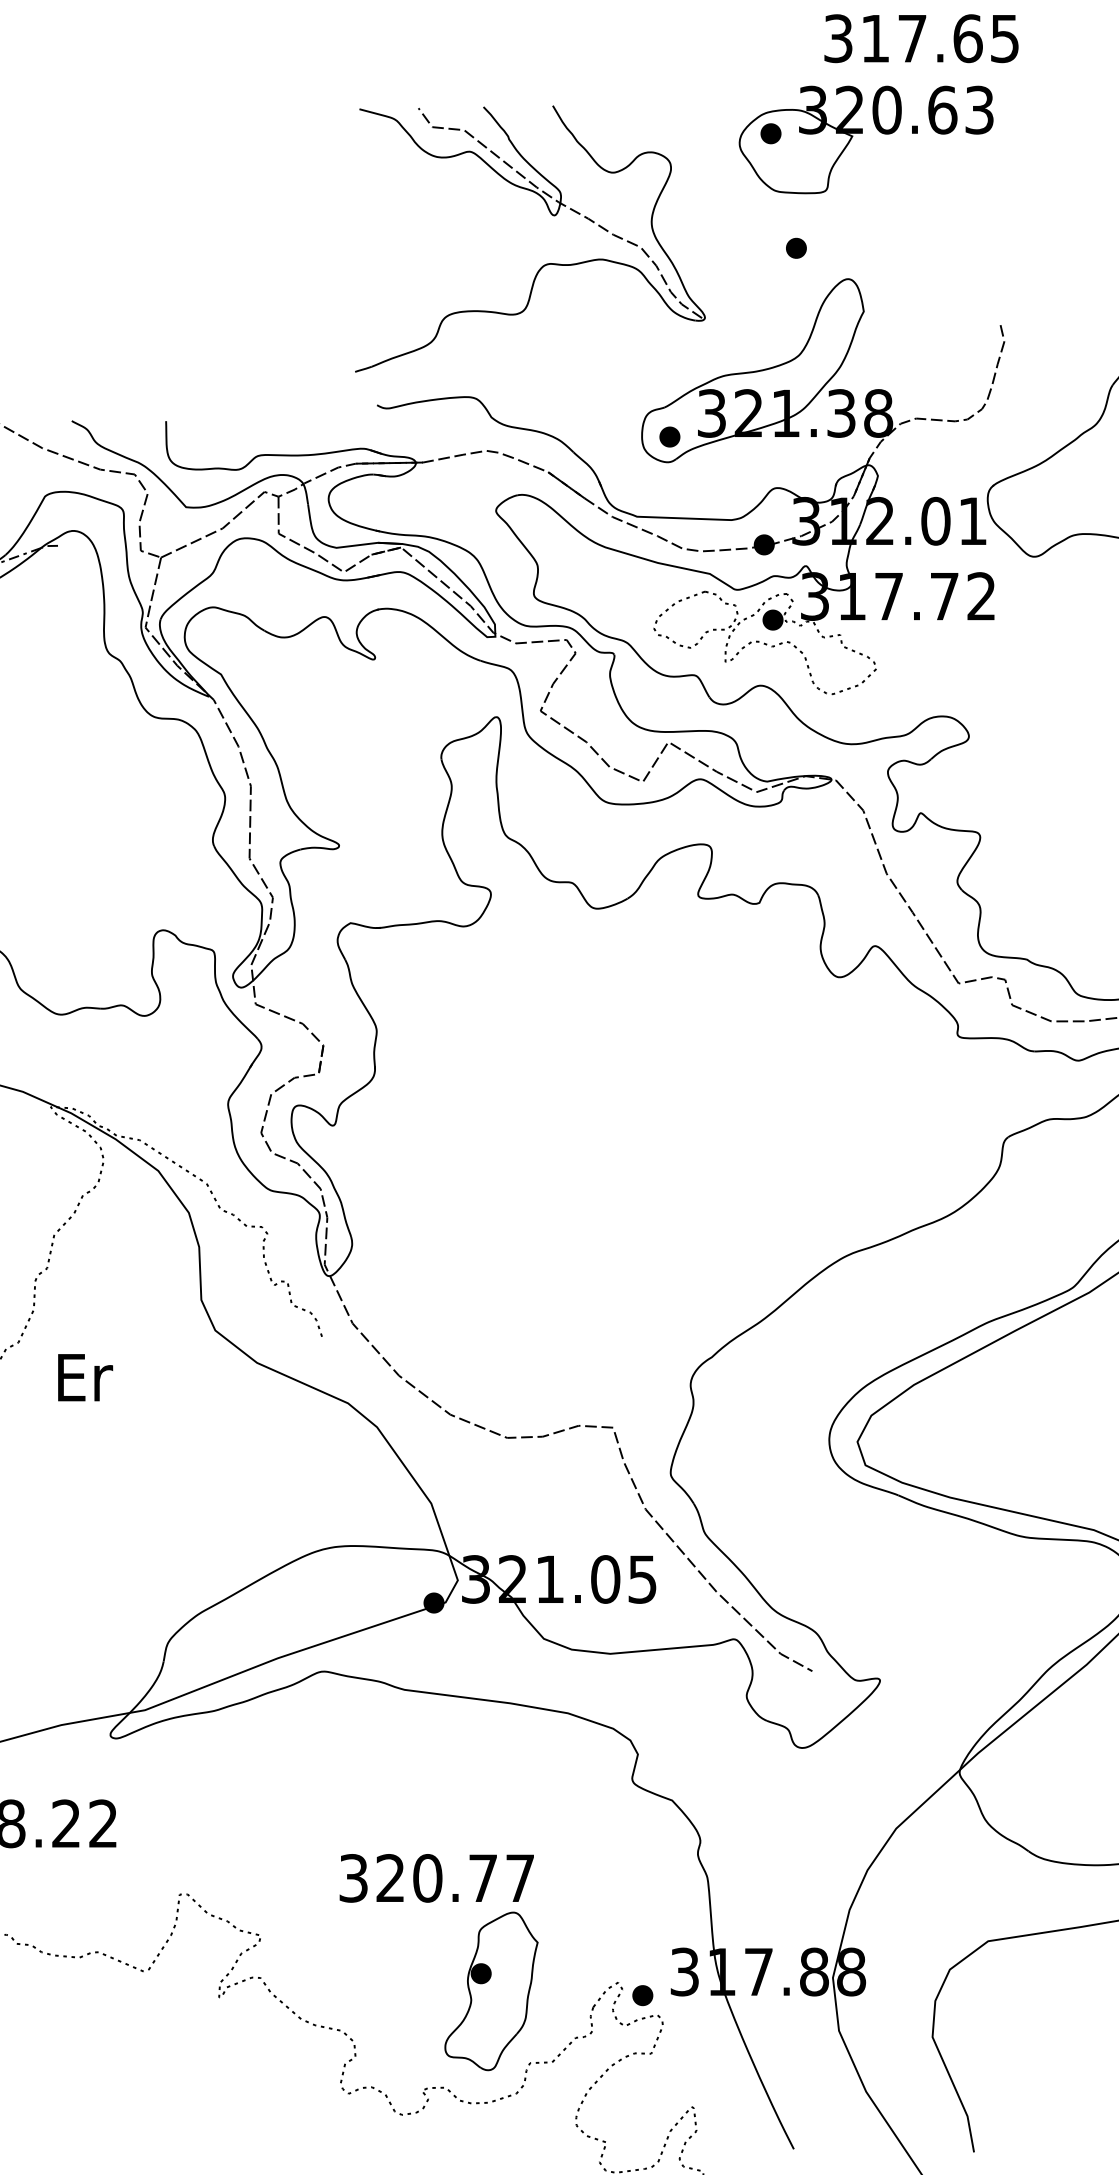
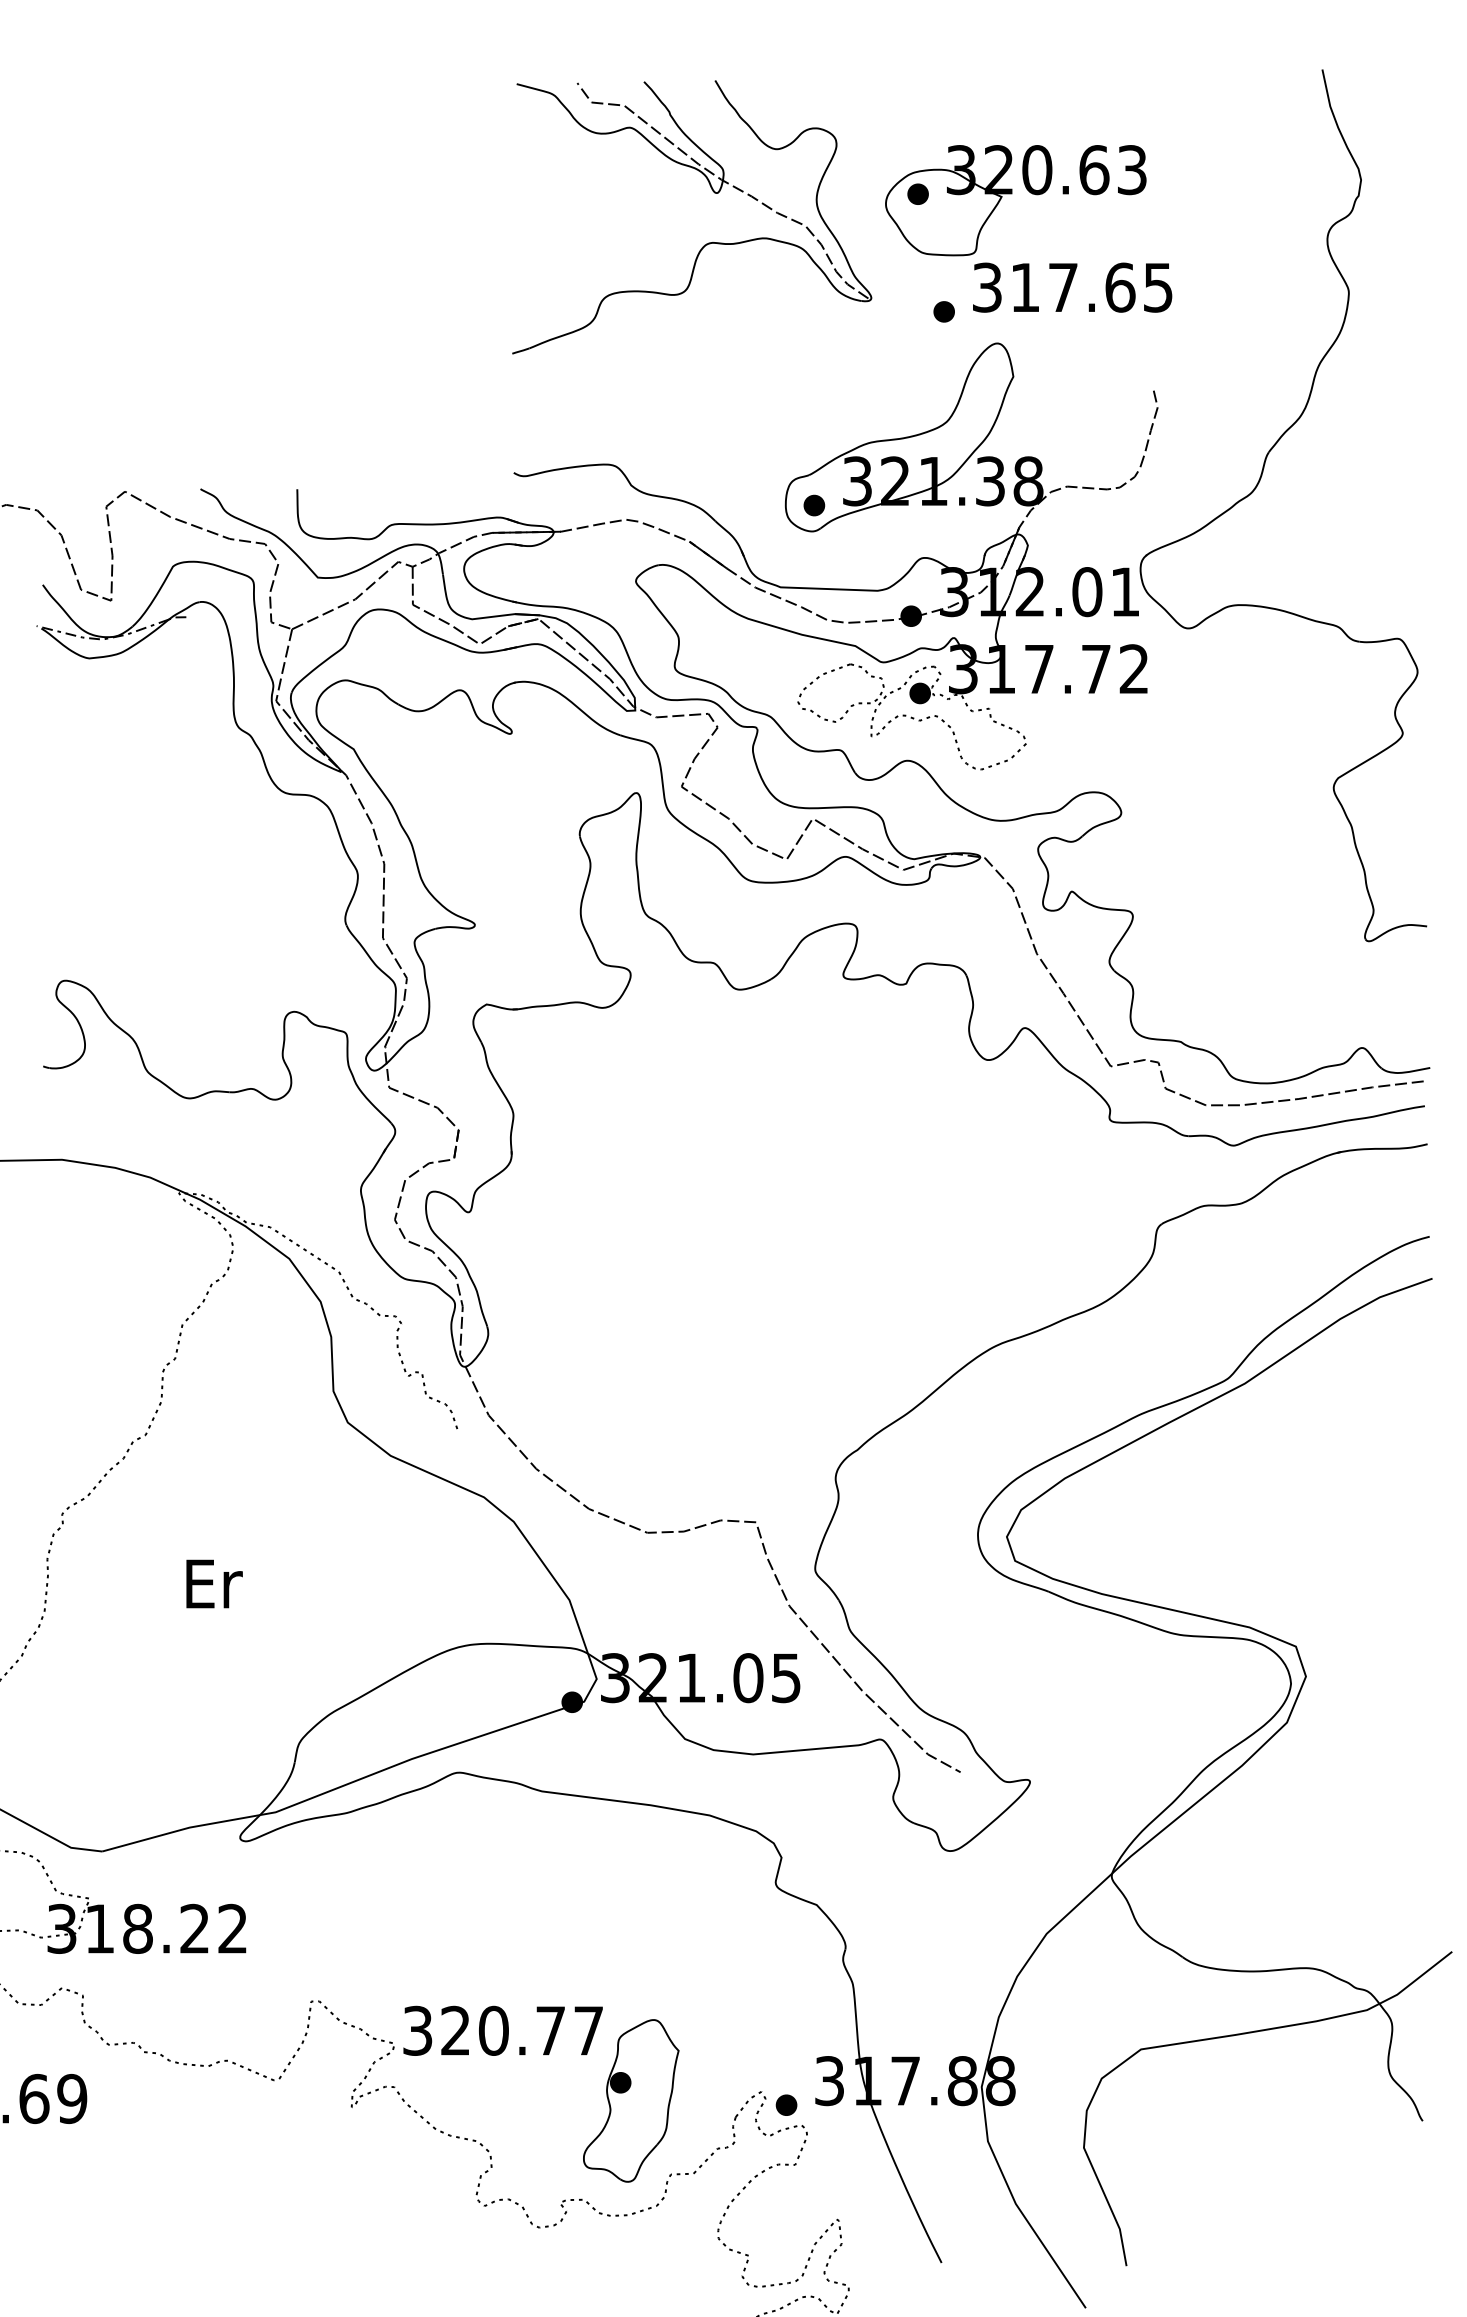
text: (921, 38) -> (1072, 287), moved
part: (544, 264) -> (706, 243), moved
text: (85, 1377) -> (214, 1583), moved
text: (436, 1877) -> (502, 2030), moved

